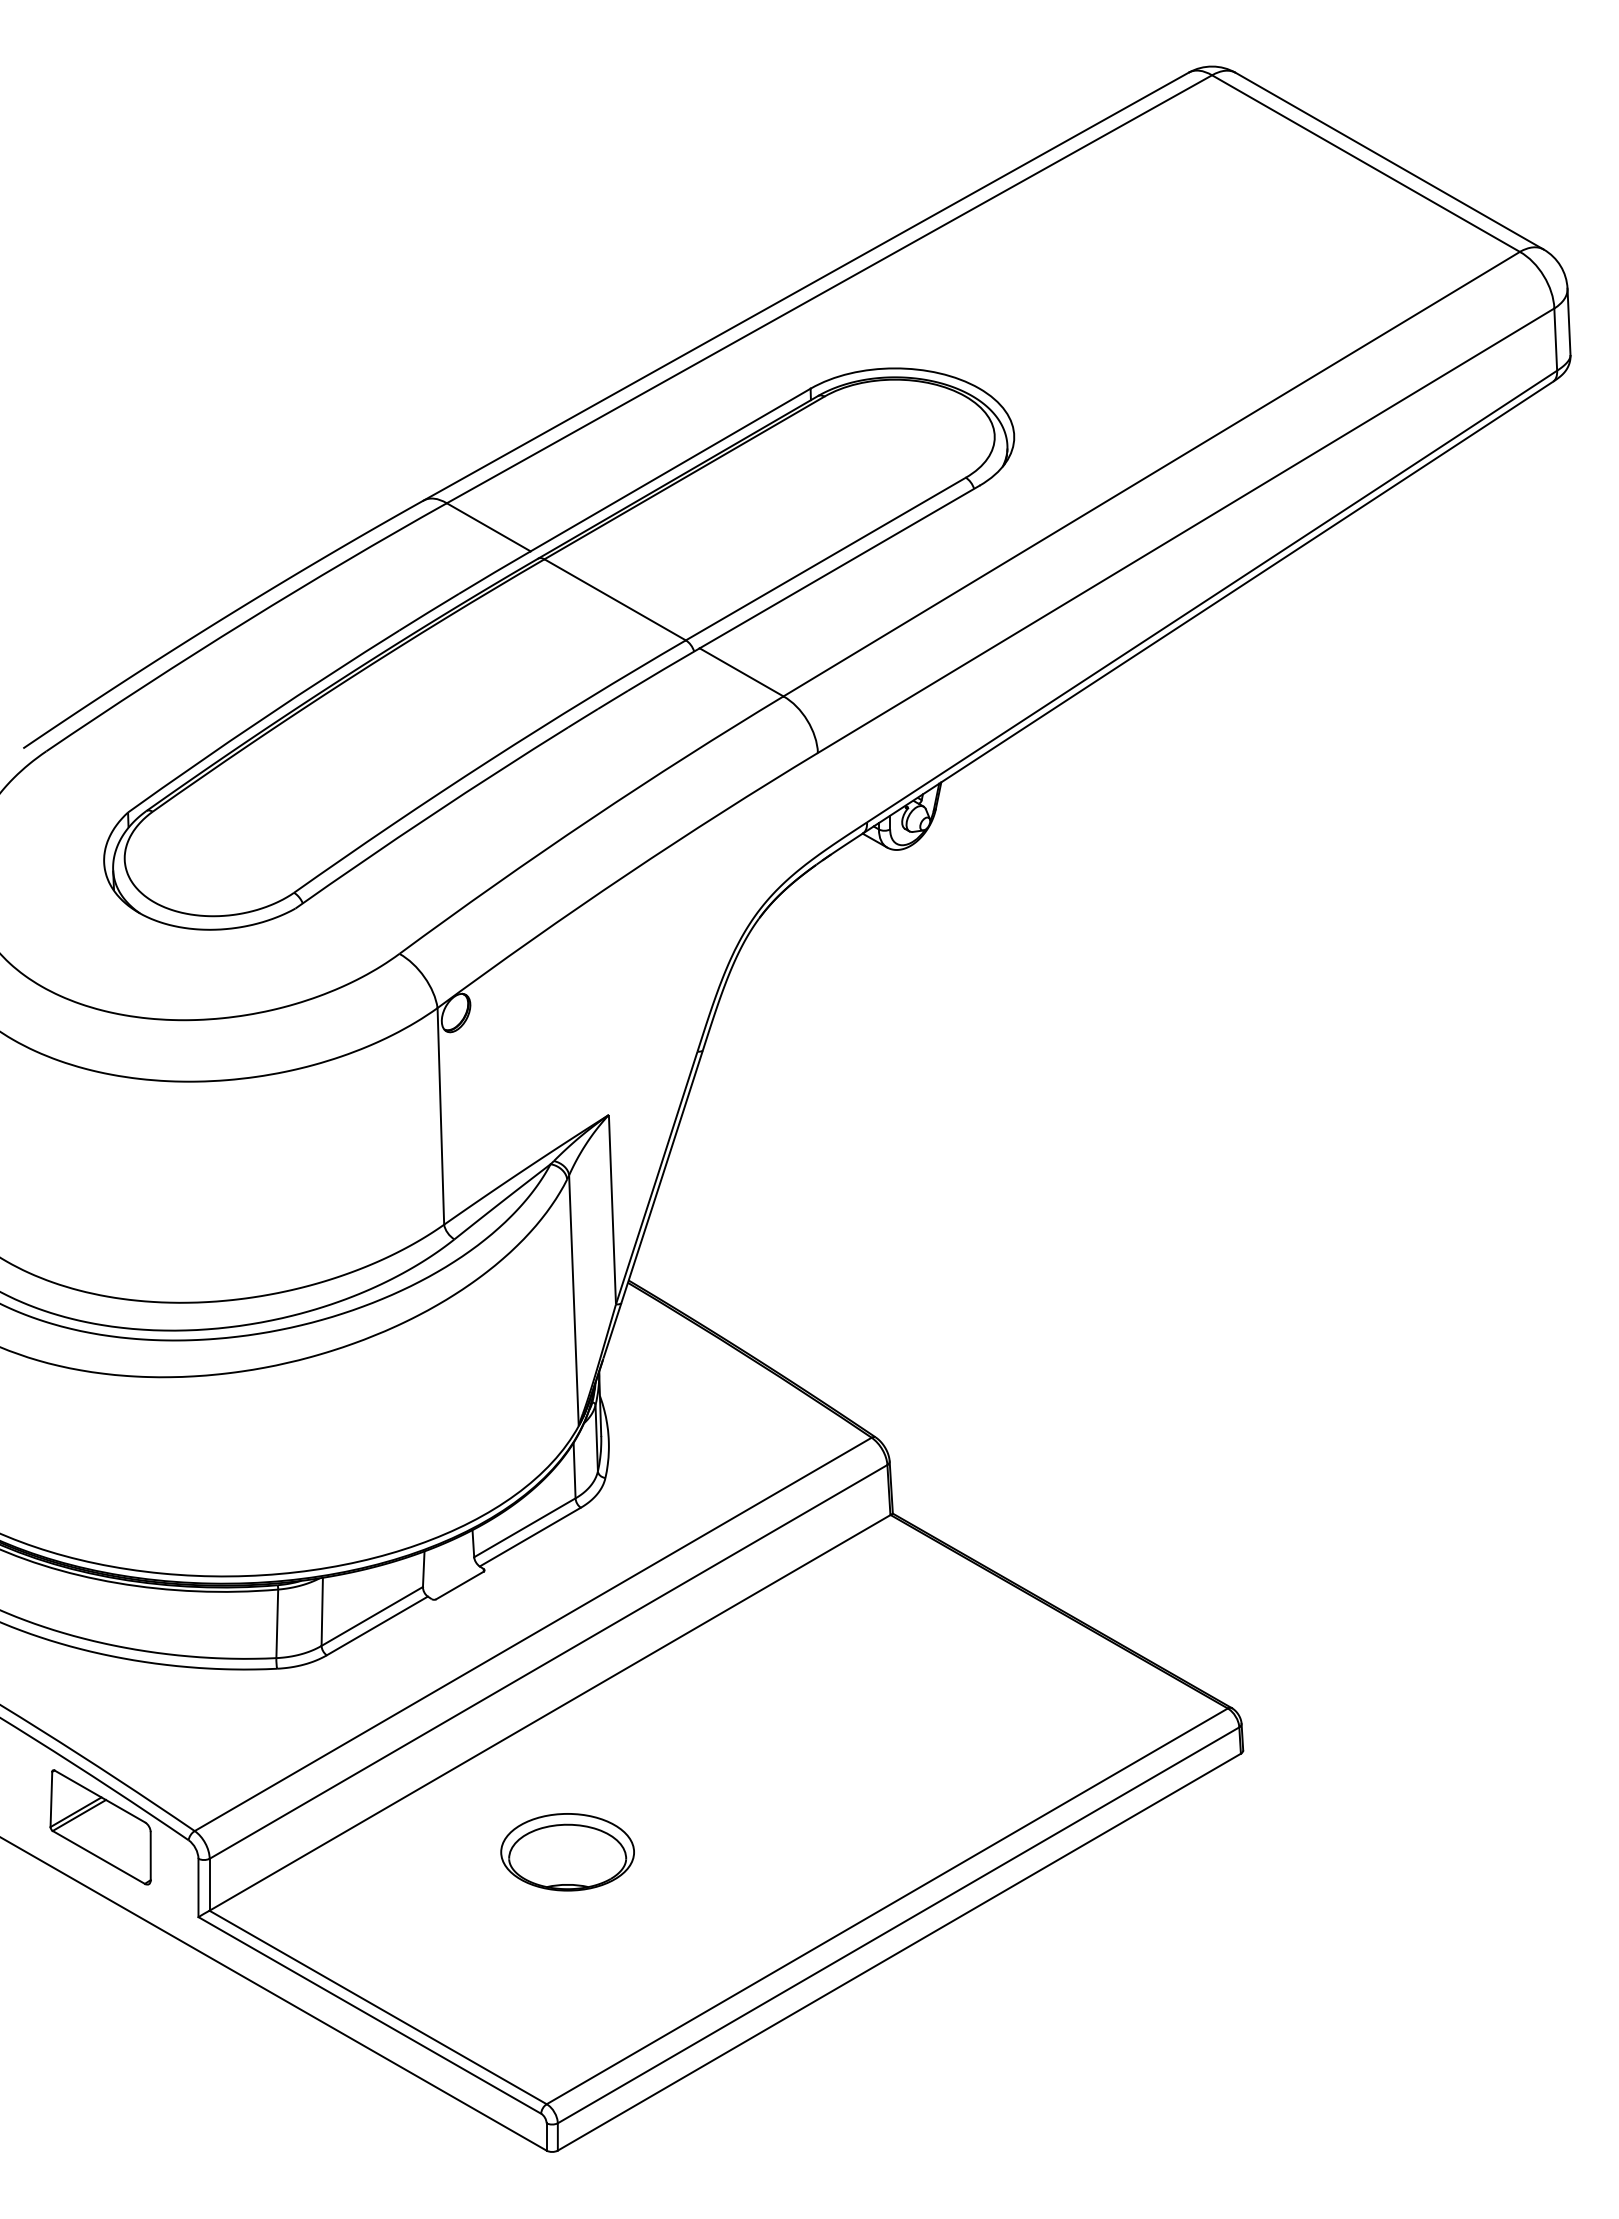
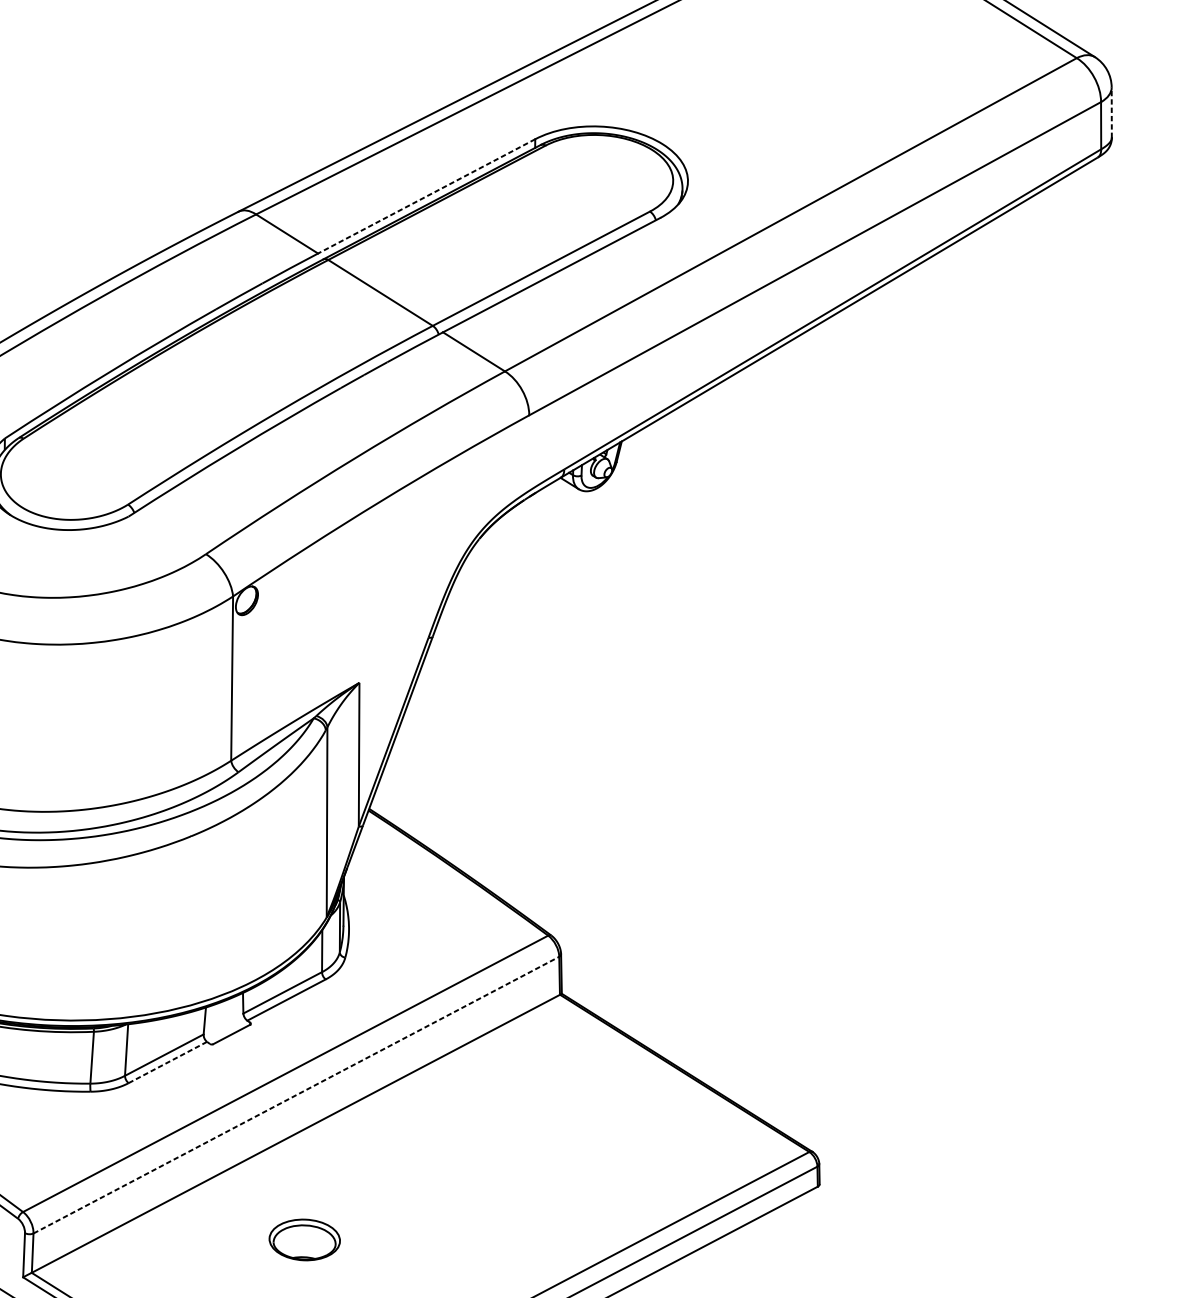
line: (1569, 321) -> (1112, 112), solid -> dashed
line: (670, 470) -> (426, 196), solid -> dashed
line: (376, 1626) -> (167, 1062), solid -> dashed
line: (548, 1661) -> (296, 1094), solid -> dashed
part: (567, 1852) -> (304, 1240), size x0.7

